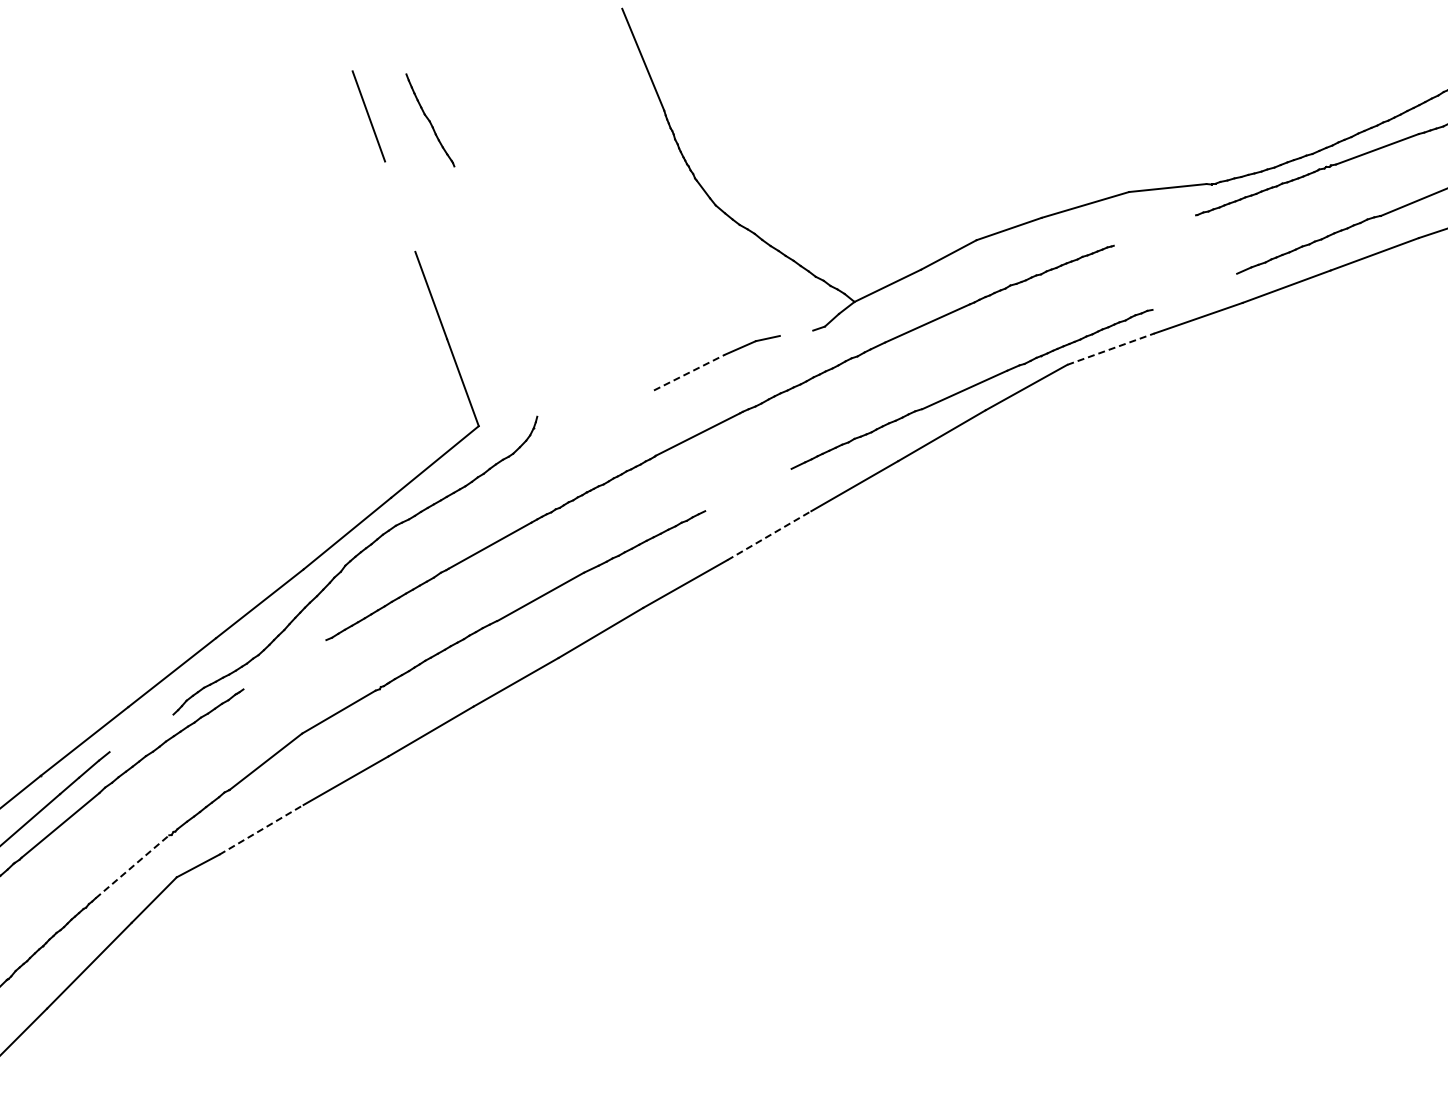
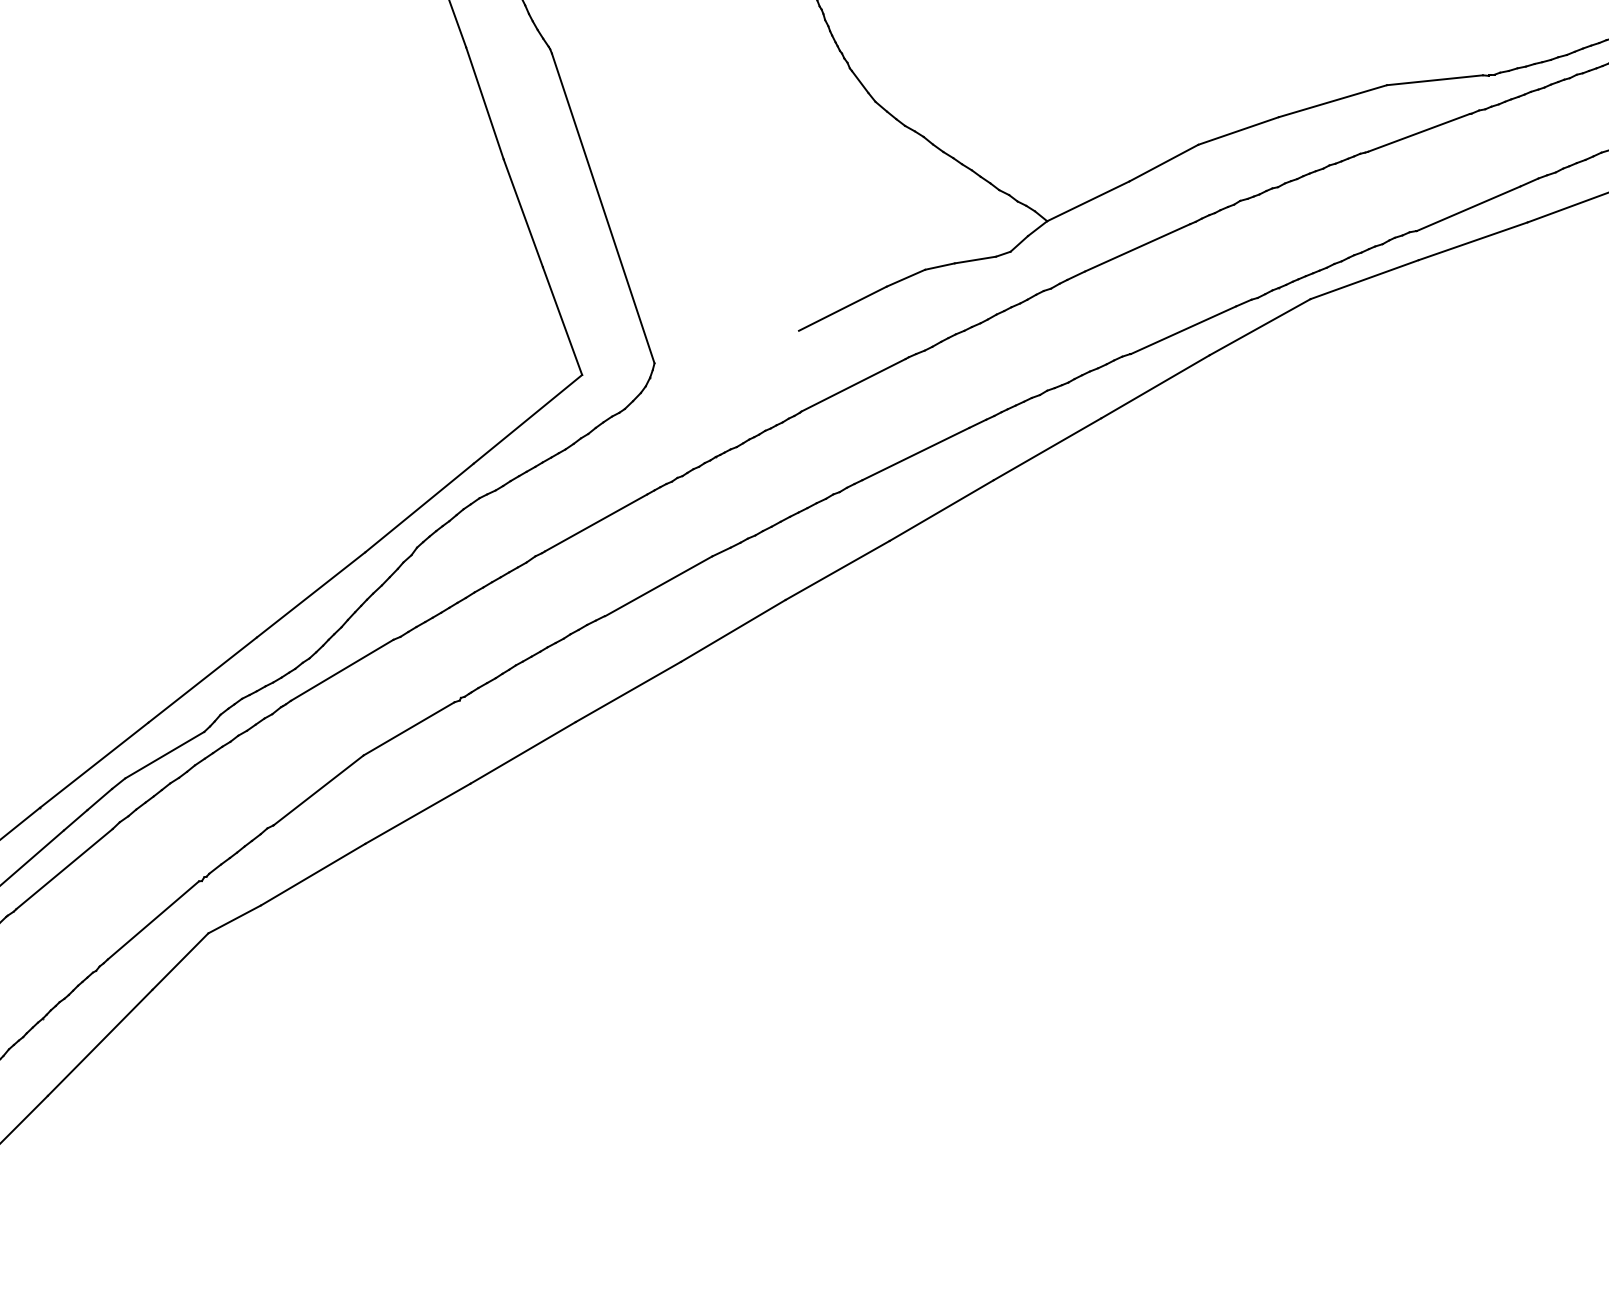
line: (400, 206) -> (485, 103), added
line: (1154, 230) -> (1418, 132), added
line: (495, 291) -> (602, 208), added
line: (1195, 291) -> (1469, 208), added
line: (796, 332) -> (975, 259), added
line: (1111, 348) -> (1365, 278), dashed -> solid
line: (689, 372) -> (842, 308), dashed -> solid
line: (748, 489) -> (915, 453), added
line: (769, 535) -> (941, 510), dashed -> solid
line: (284, 664) -> (341, 669), added
line: (141, 733) -> (164, 755), added
line: (261, 829) -> (313, 874), dashed -> solid
line: (132, 866) -> (153, 919), dashed -> solid

